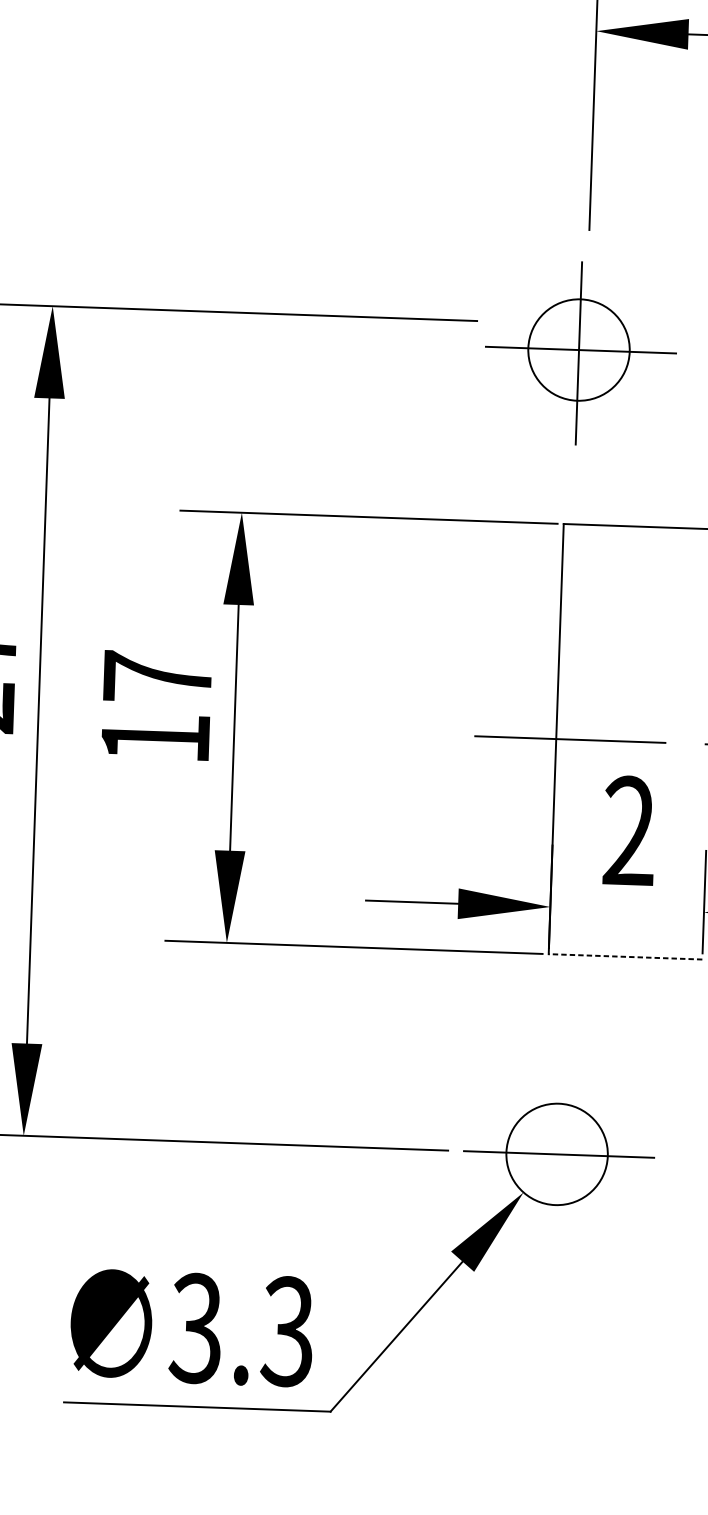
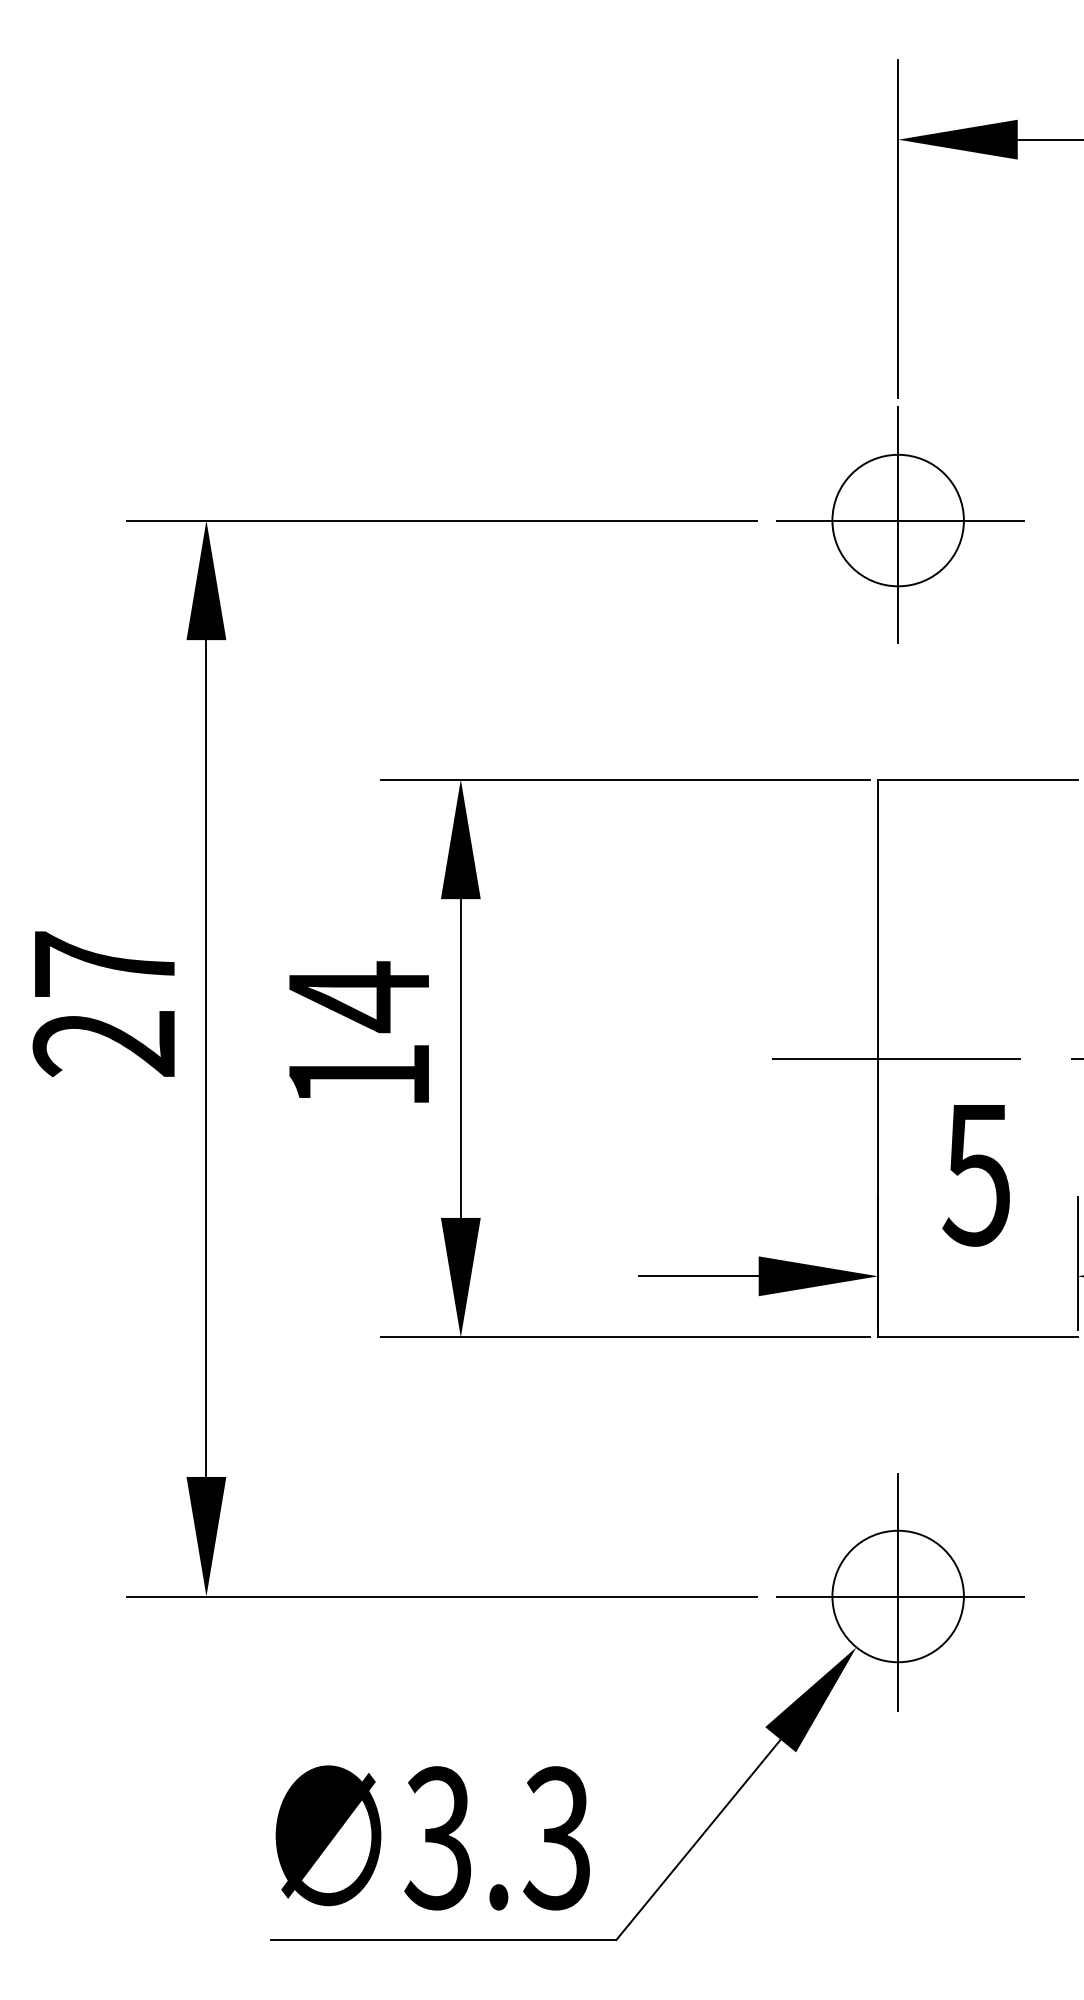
part: (580, 353) -> (900, 524), moved
text: (157, 678) -> (358, 997), 17 -> 14
text: (628, 831) -> (976, 1174), 2 -> 5
line: (625, 956) -> (977, 1337), dashed -> solid
line: (557, 1150) -> (898, 1591), added

